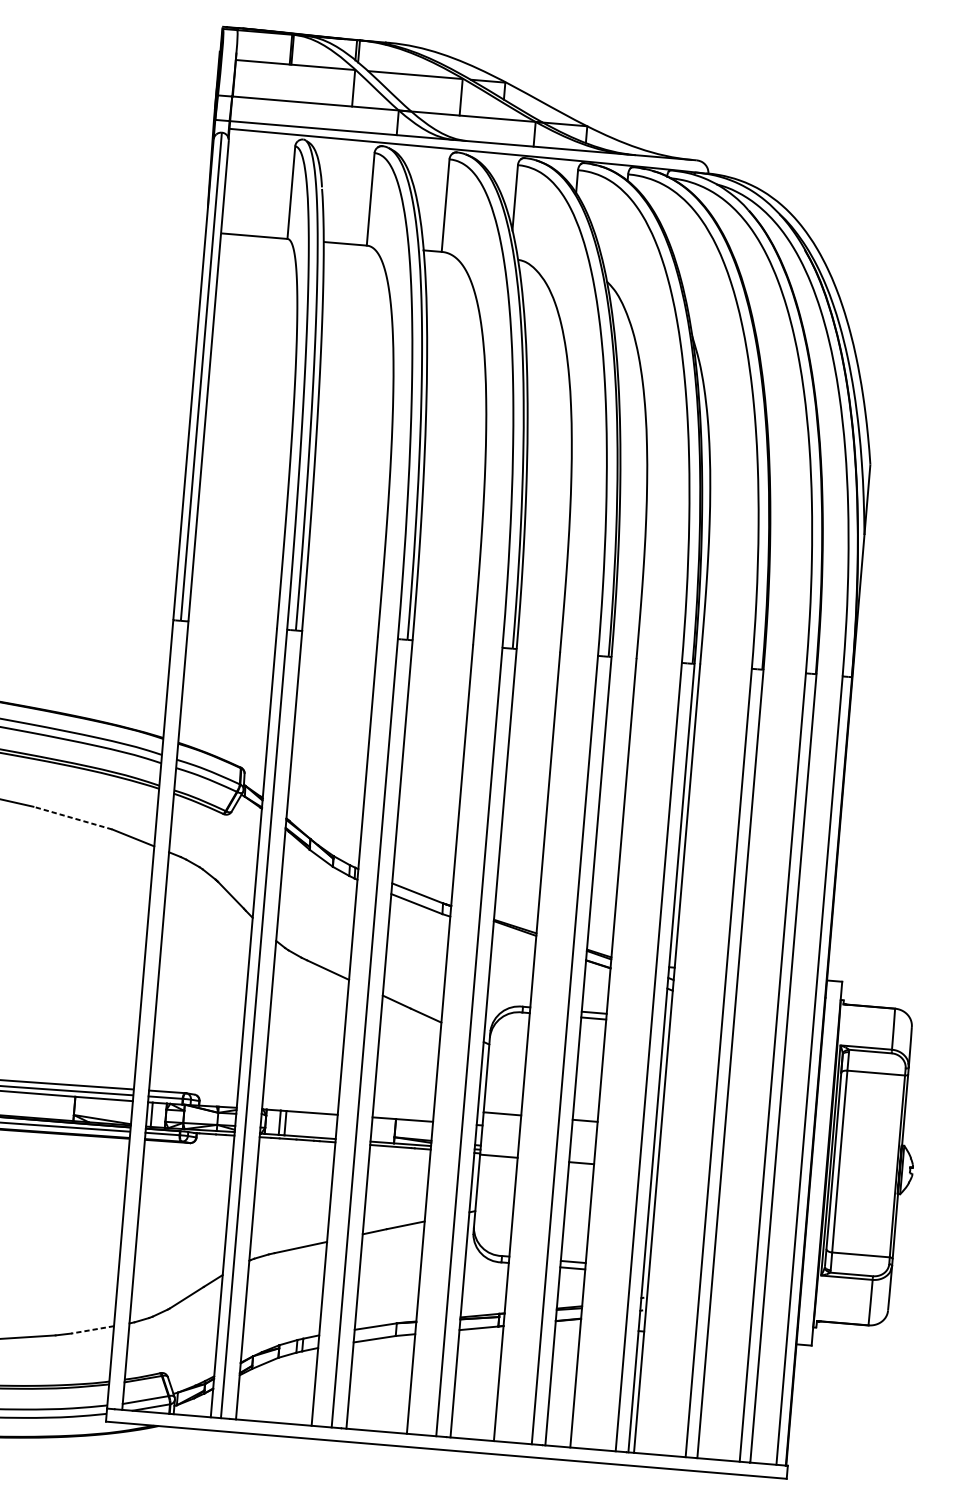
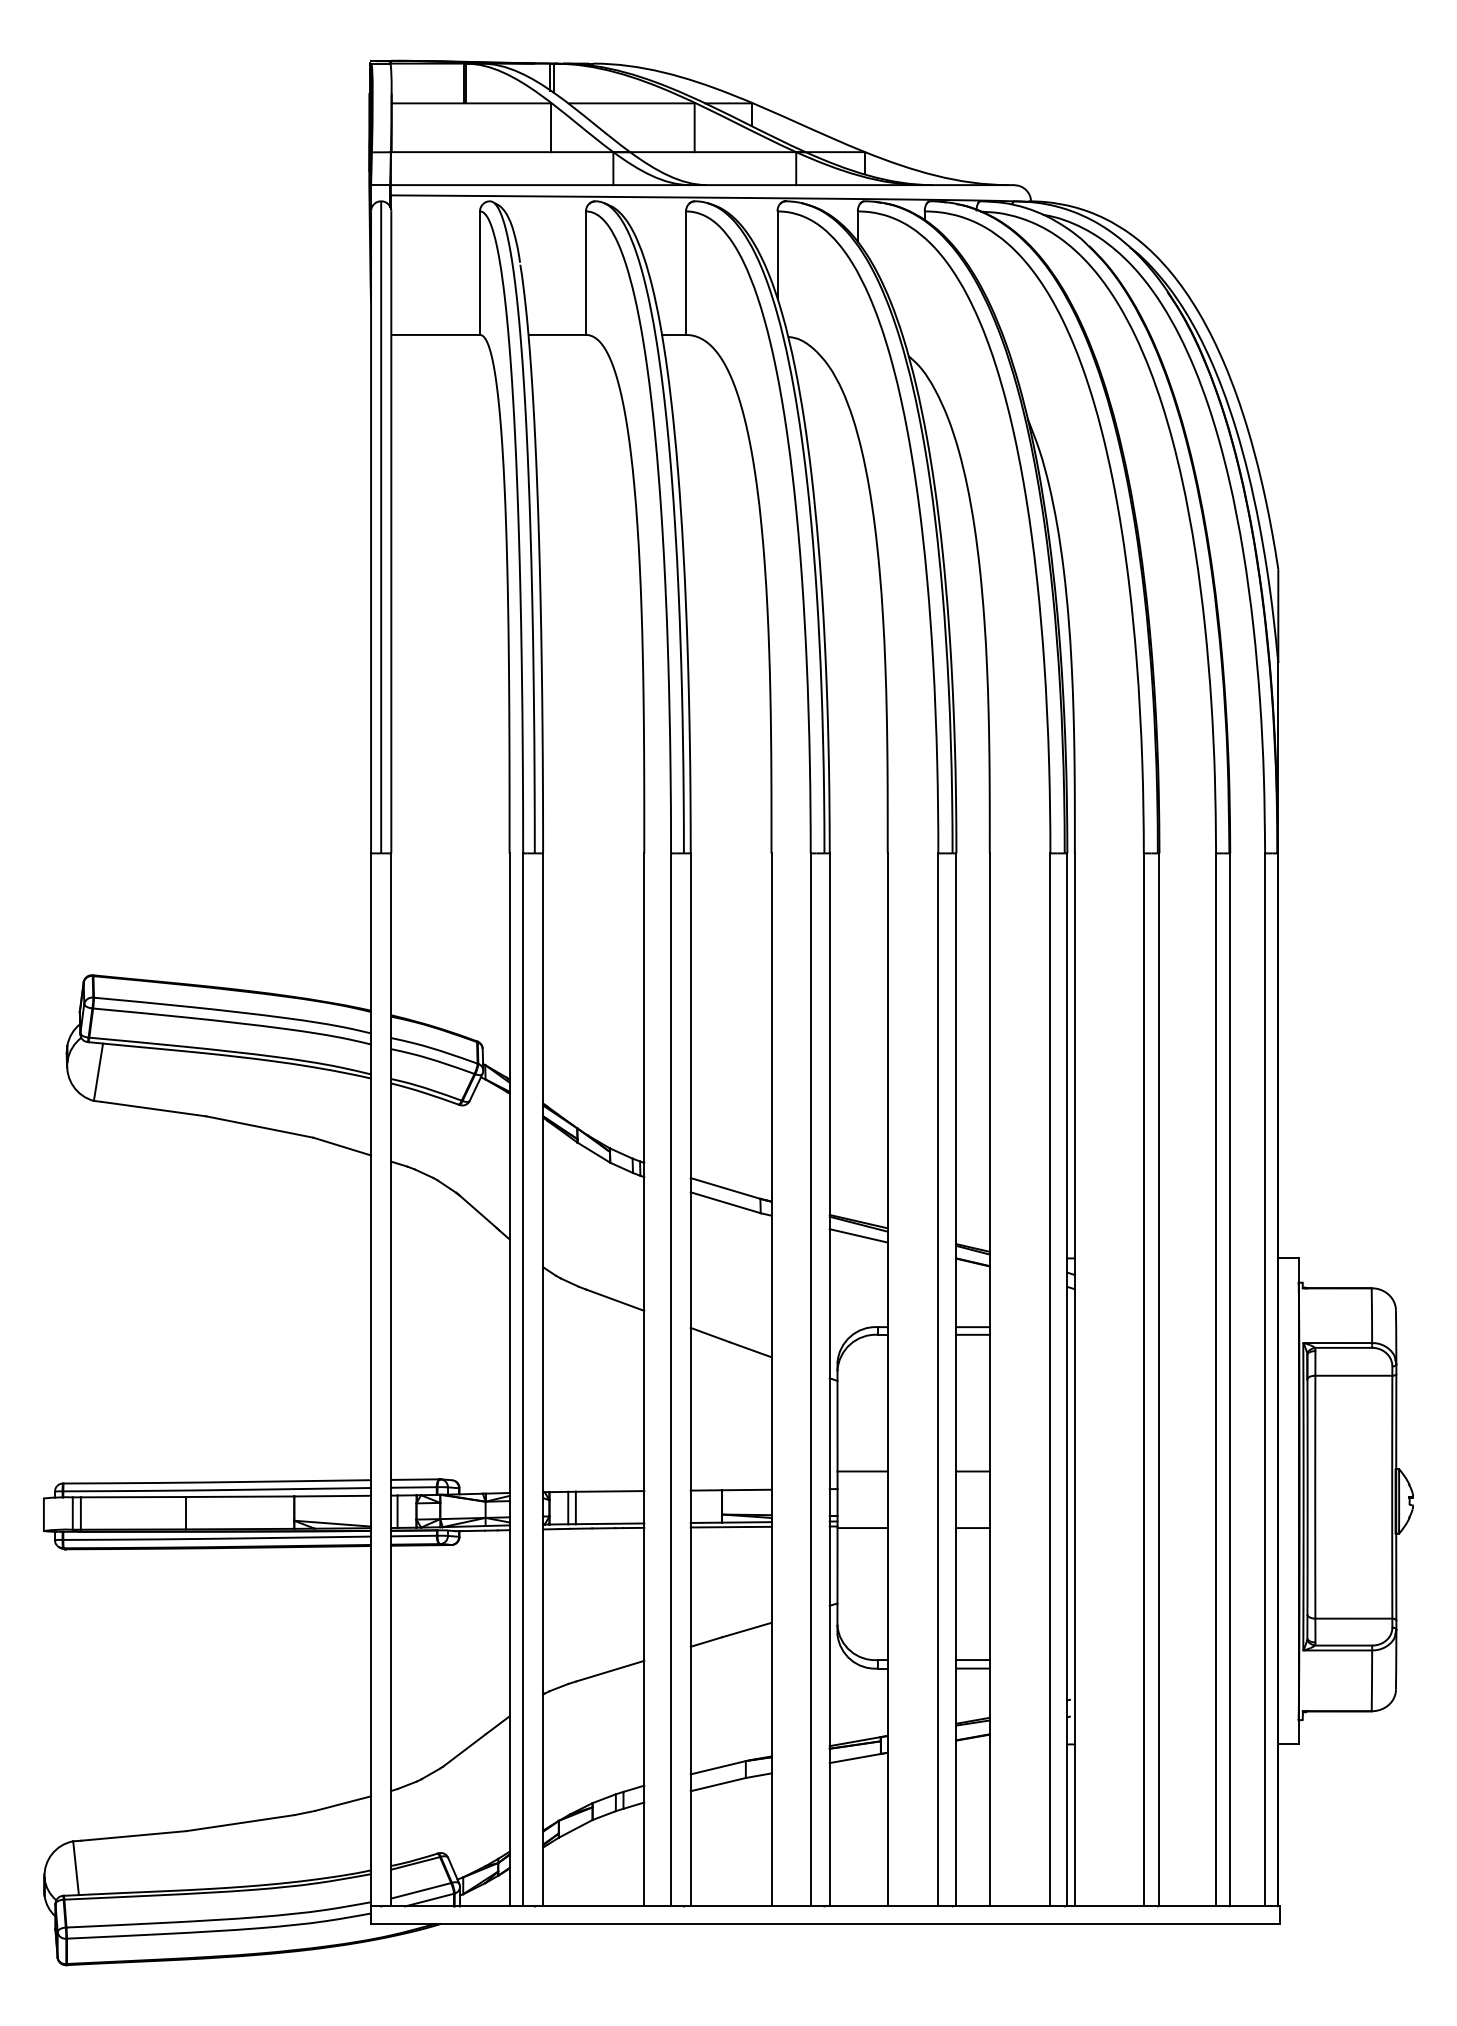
line: (72, 818) -> (259, 1127), dashed -> solid
line: (514, 936) -> (858, 1235), added
line: (92, 1329) -> (343, 1803), dashed -> solid

